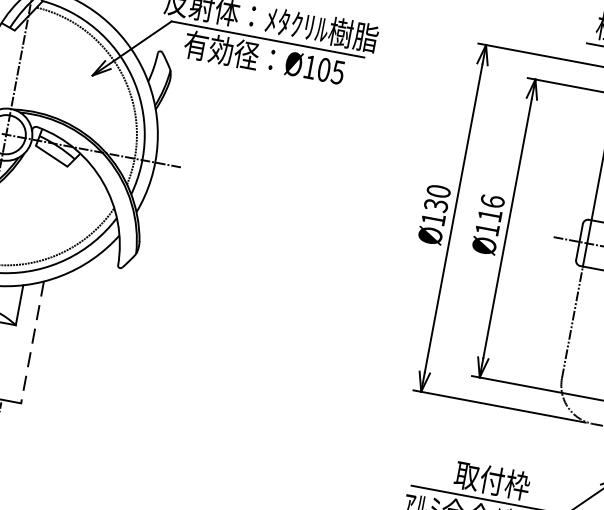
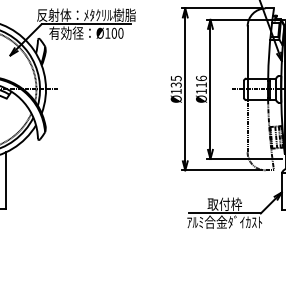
text: (337, 70) -> (120, 32), Ø105 -> Ø100
text: (437, 191) -> (175, 78), Ø130 -> Ø135
line: (31, 343) -> (5, 181), dashed -> solid

